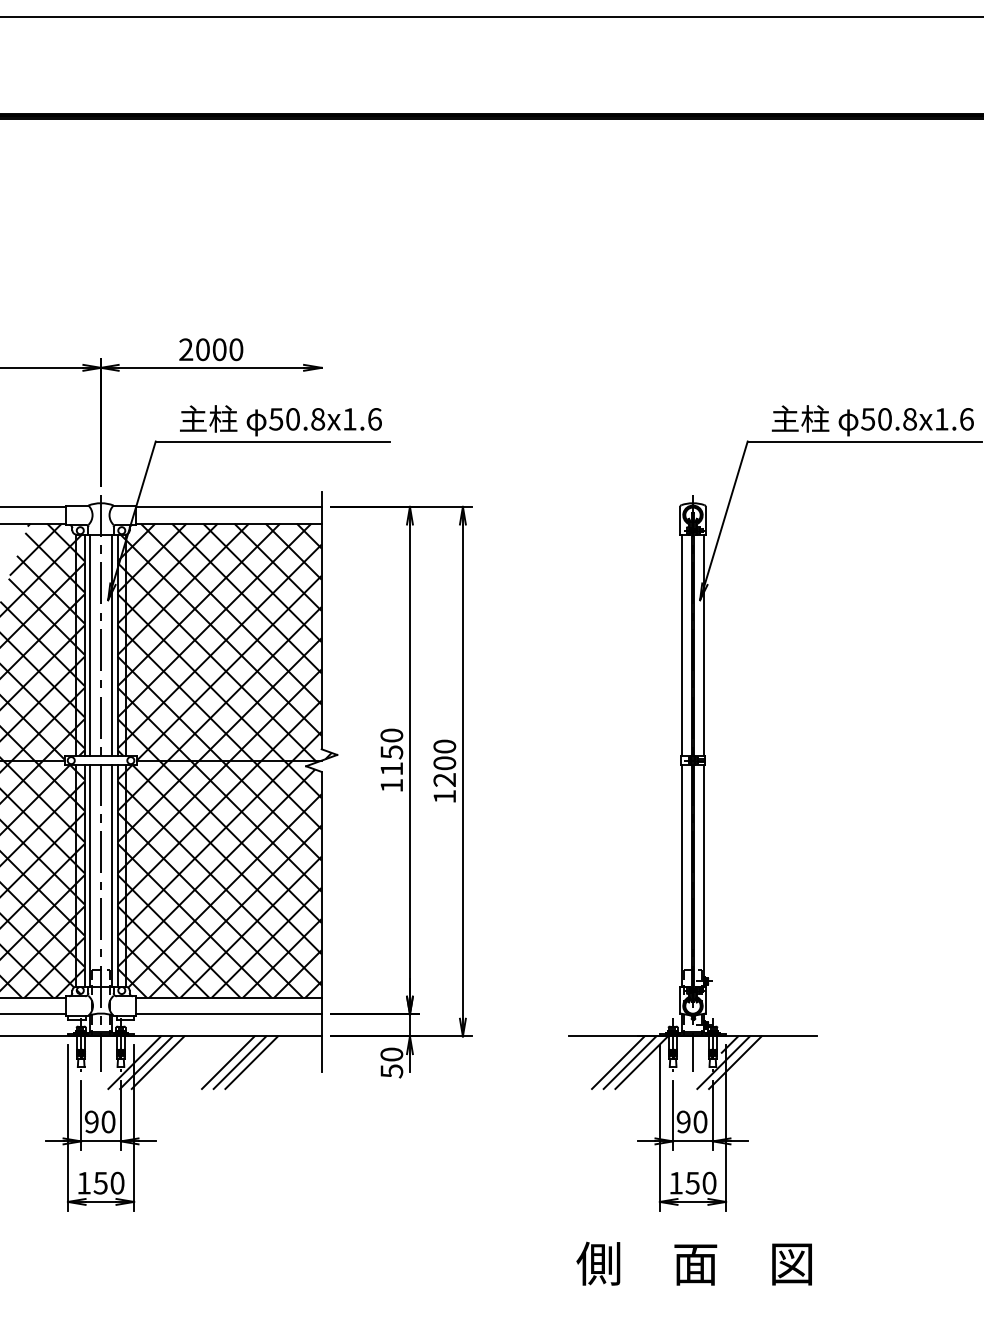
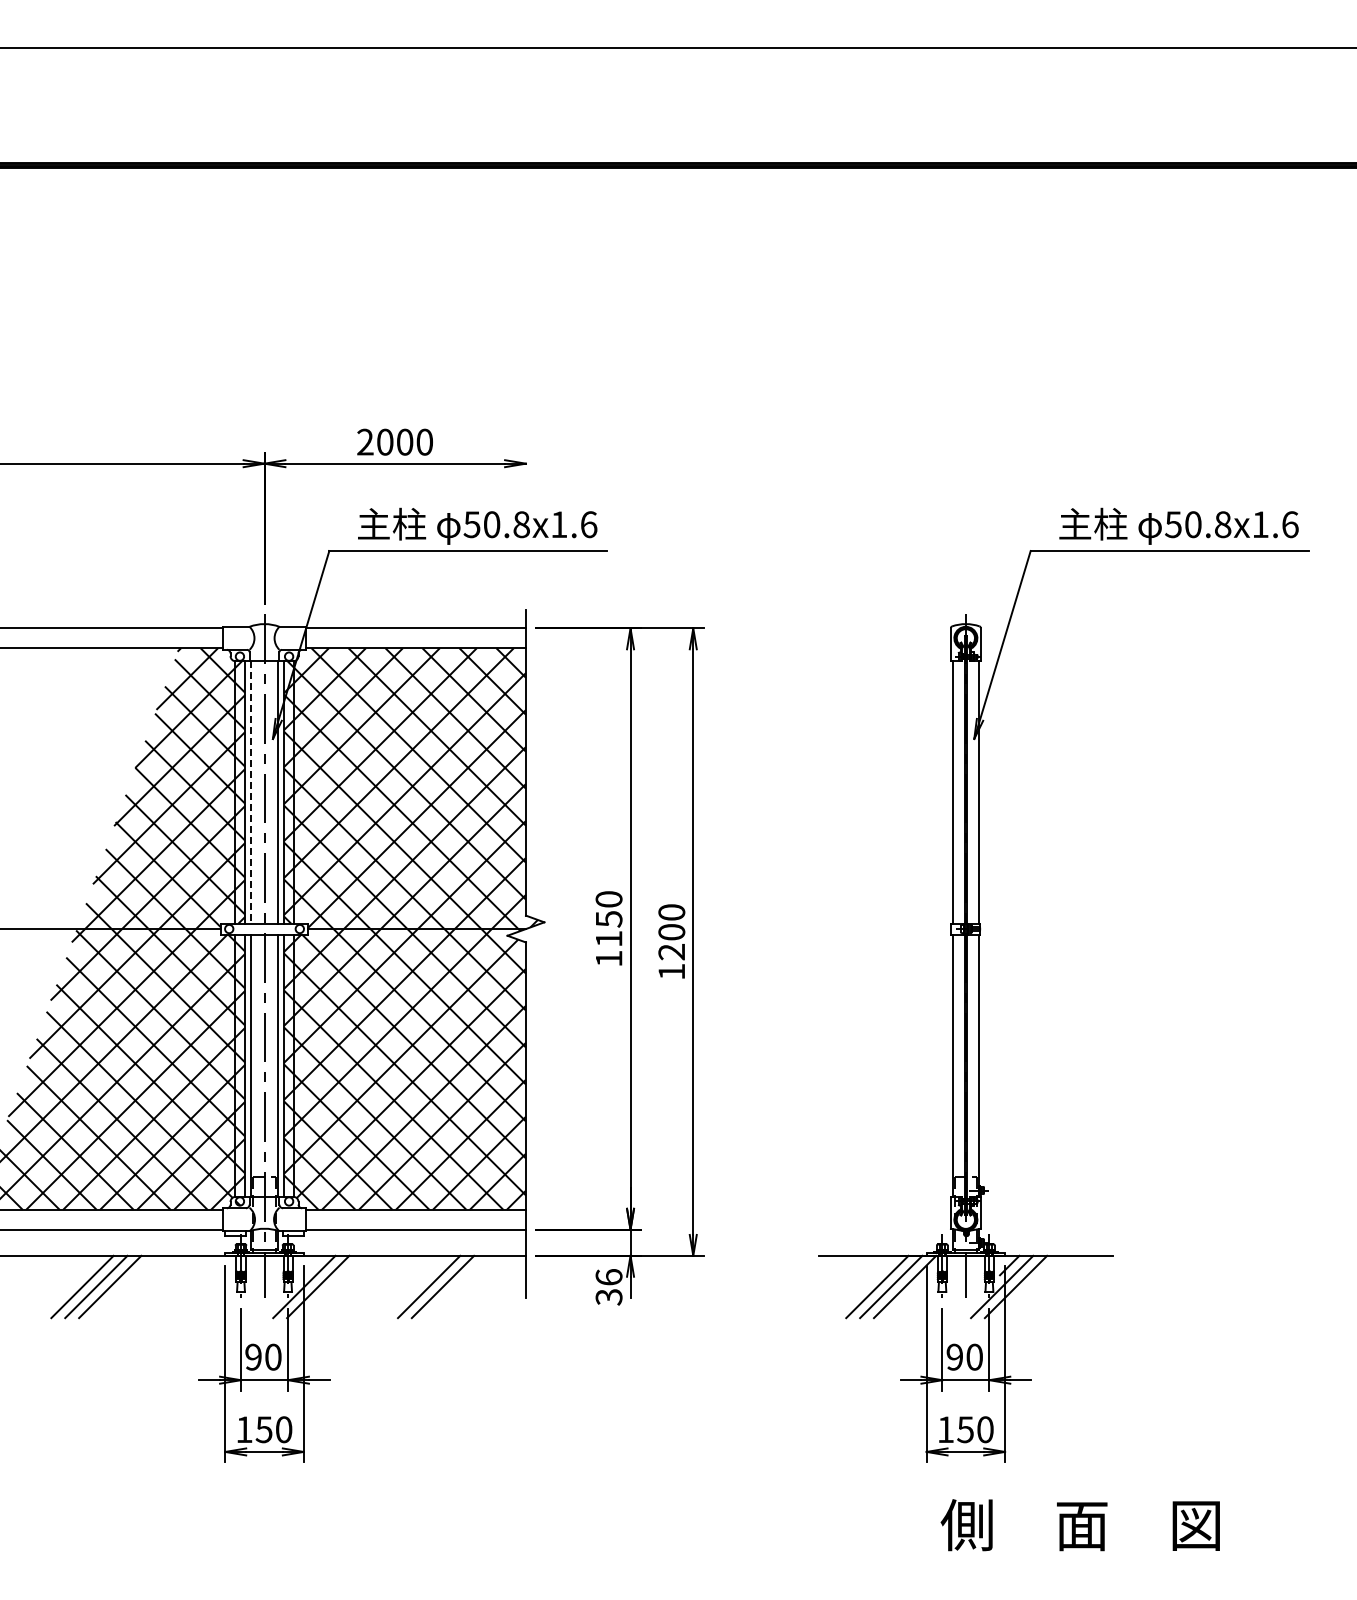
line: (90, 645) -> (251, 792), solid -> dashed
line: (157, 1062) -> (331, 1286), removed
line: (228, 1062) -> (415, 1286), removed
text: (391, 1063) -> (608, 1287), 50 -> 36
text: (693, 1264) -> (1079, 1525), moved

